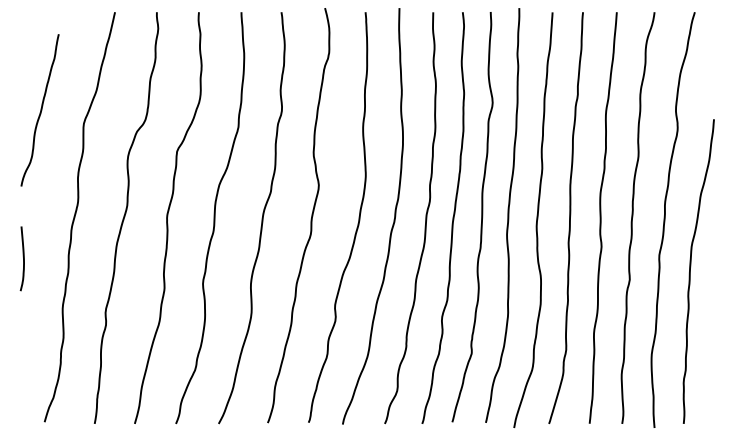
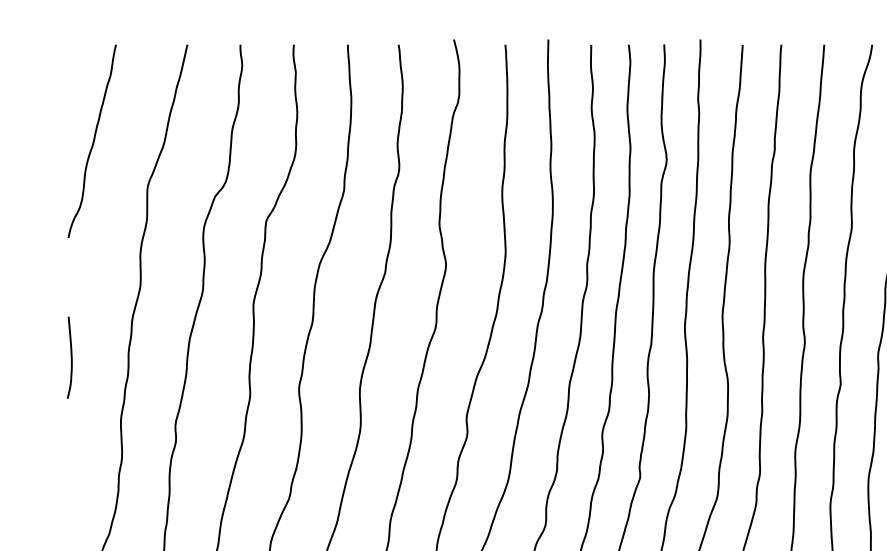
curve: (40, 110) -> (92, 141), moved

